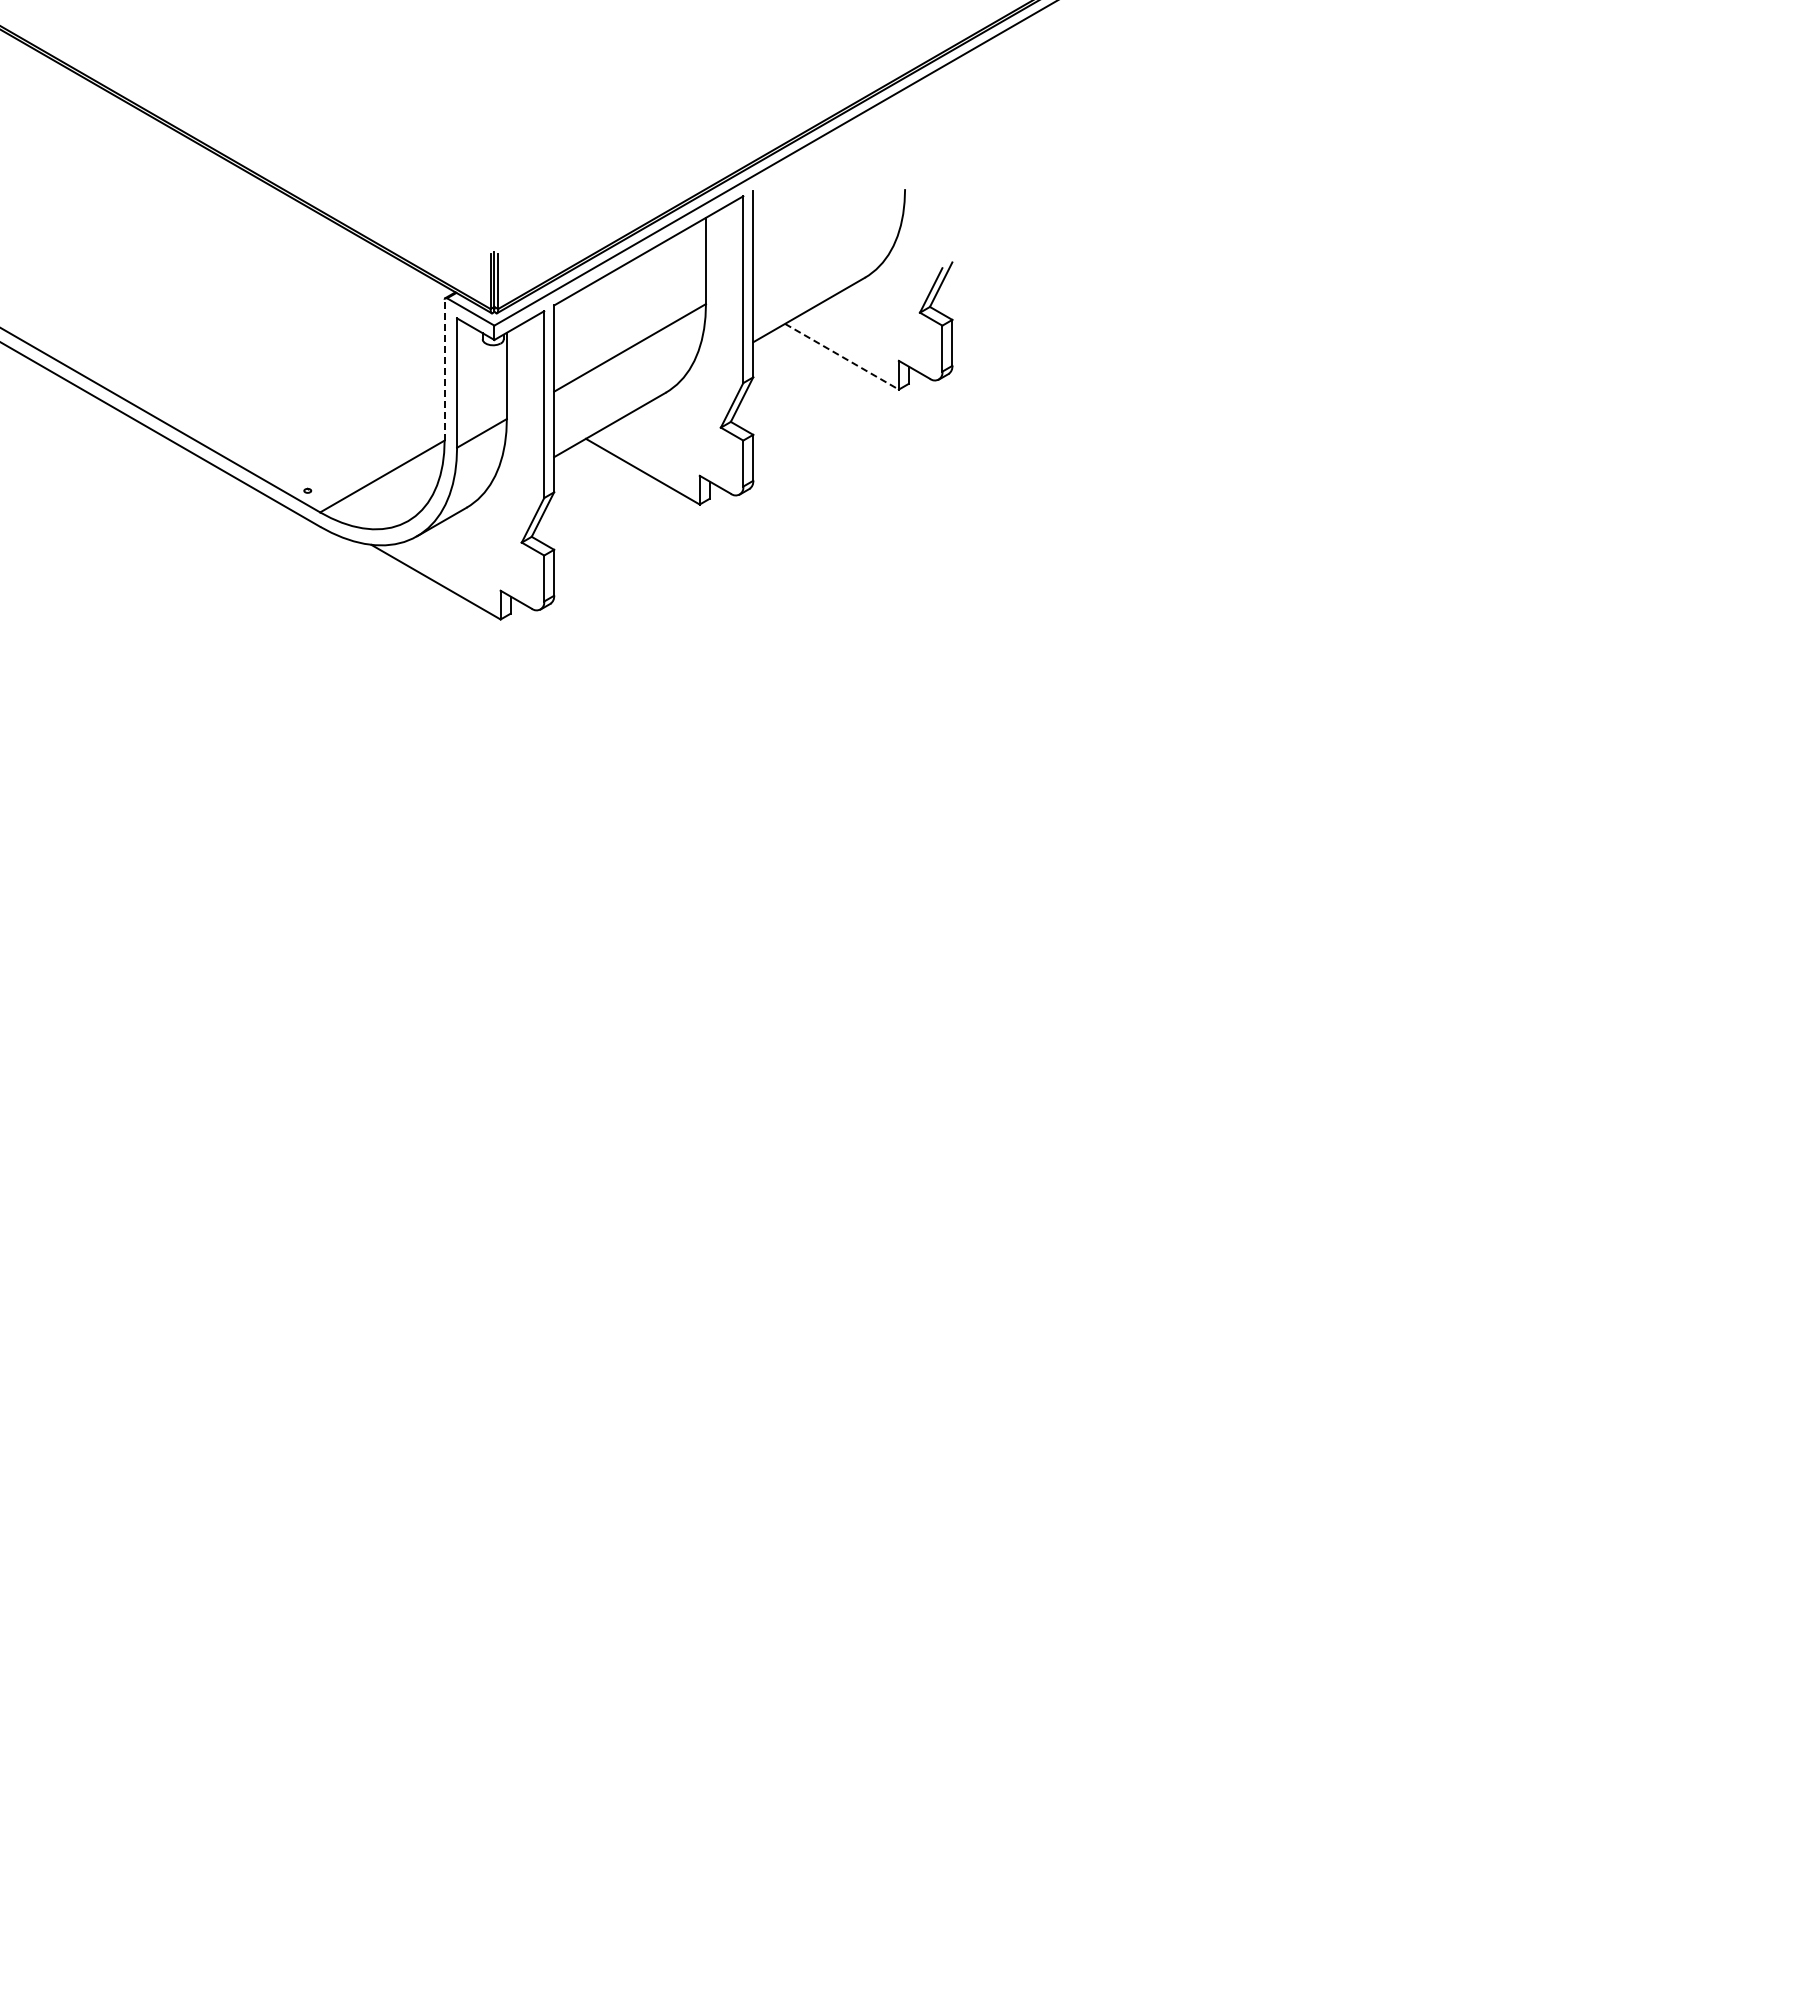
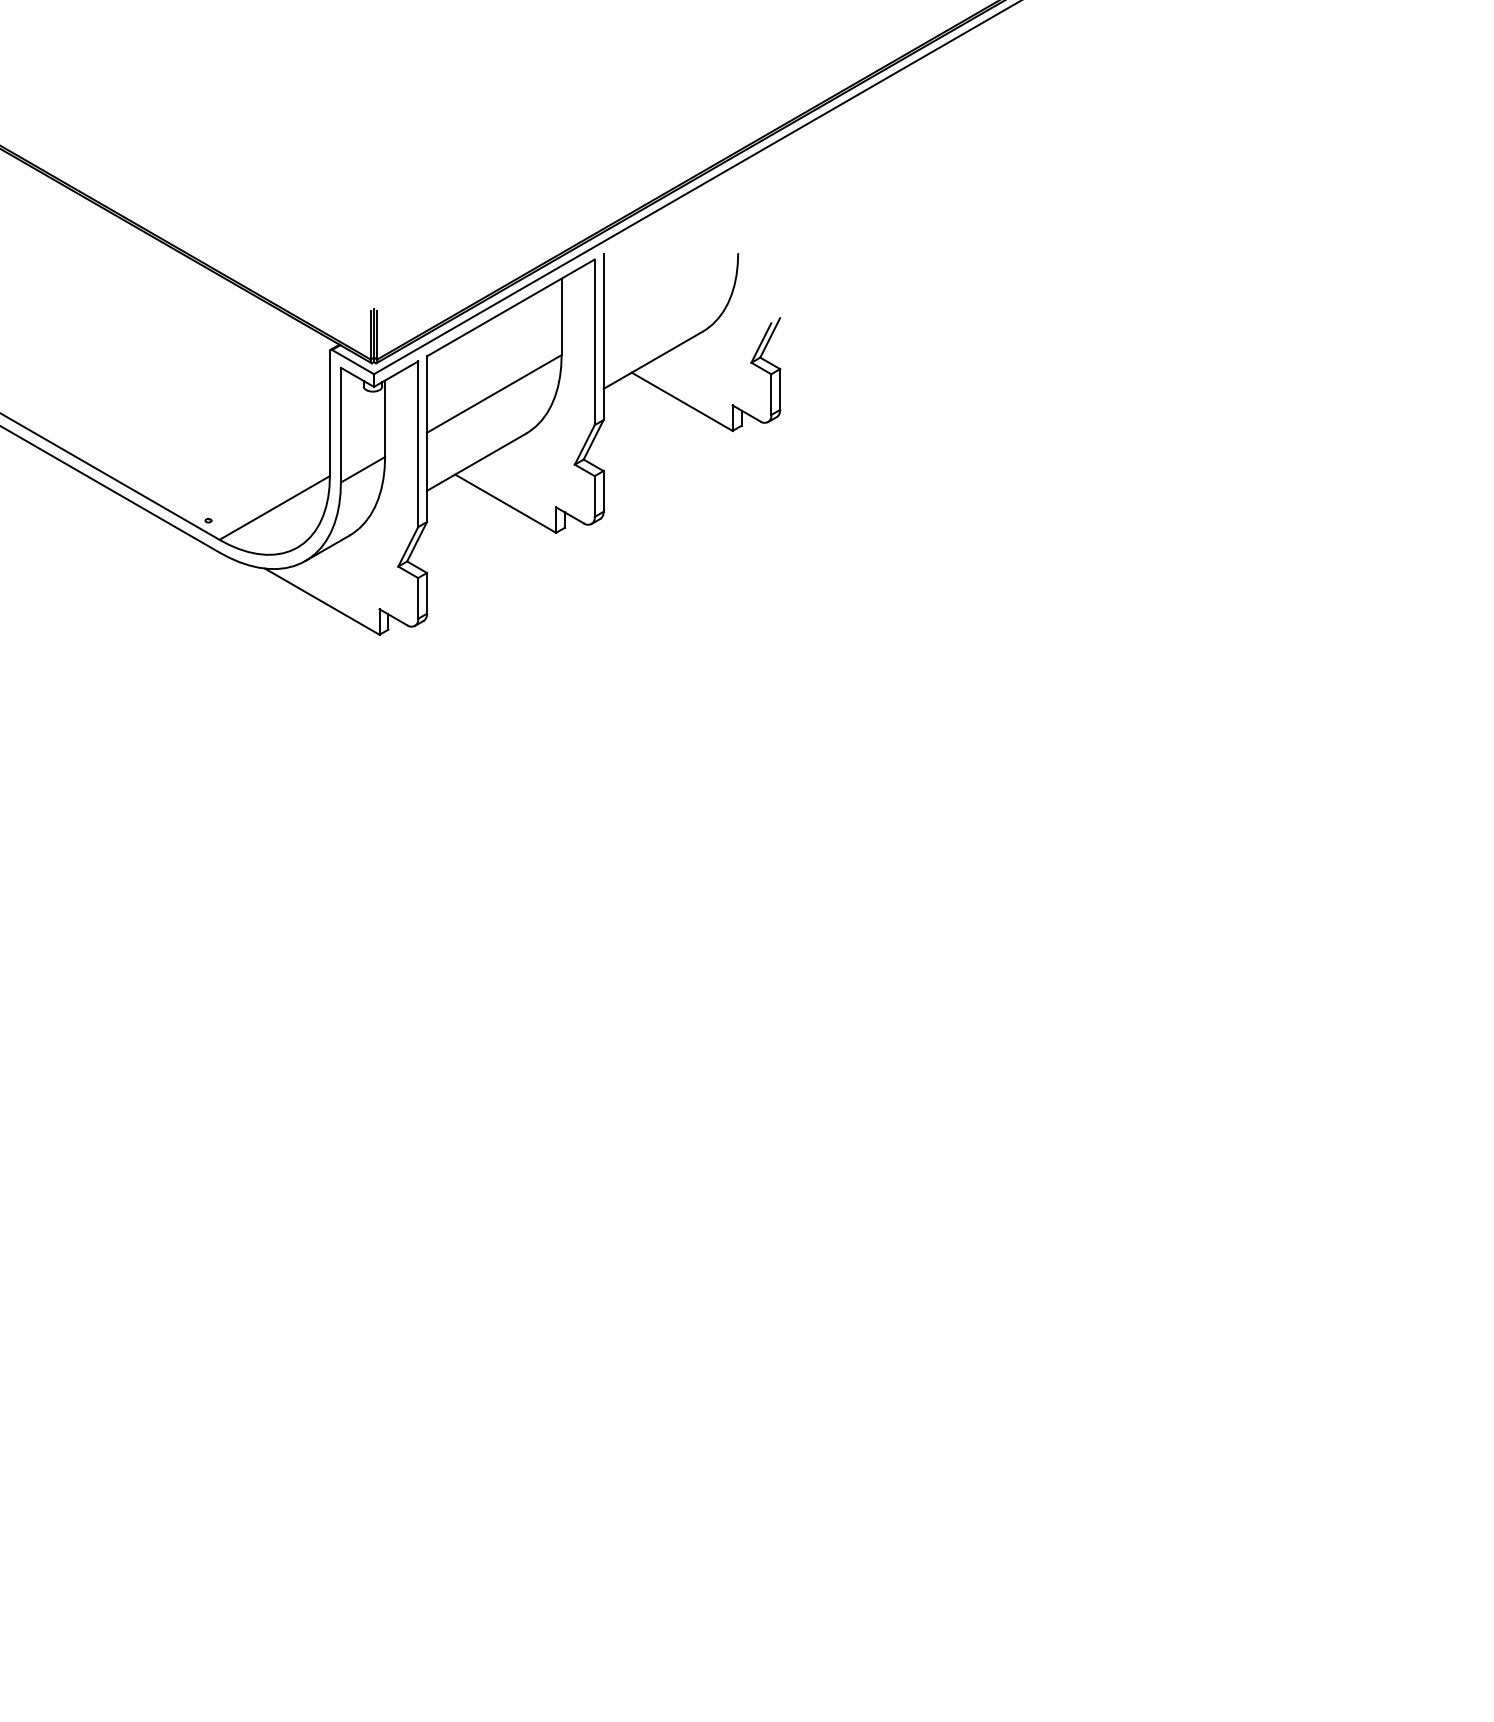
line: (841, 356) -> (681, 401), dashed -> solid
line: (444, 369) -> (329, 413), dashed -> solid

